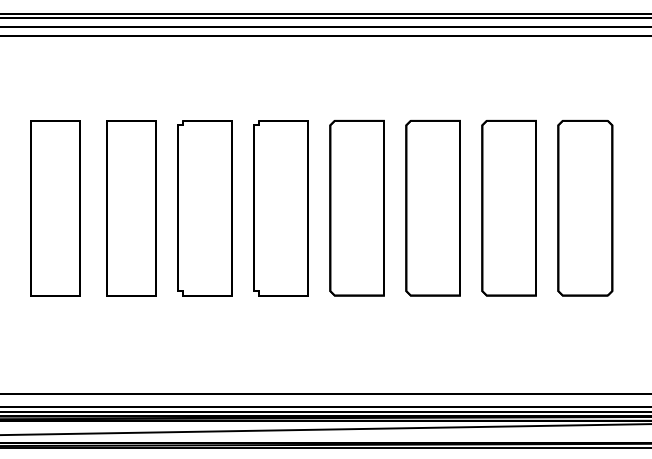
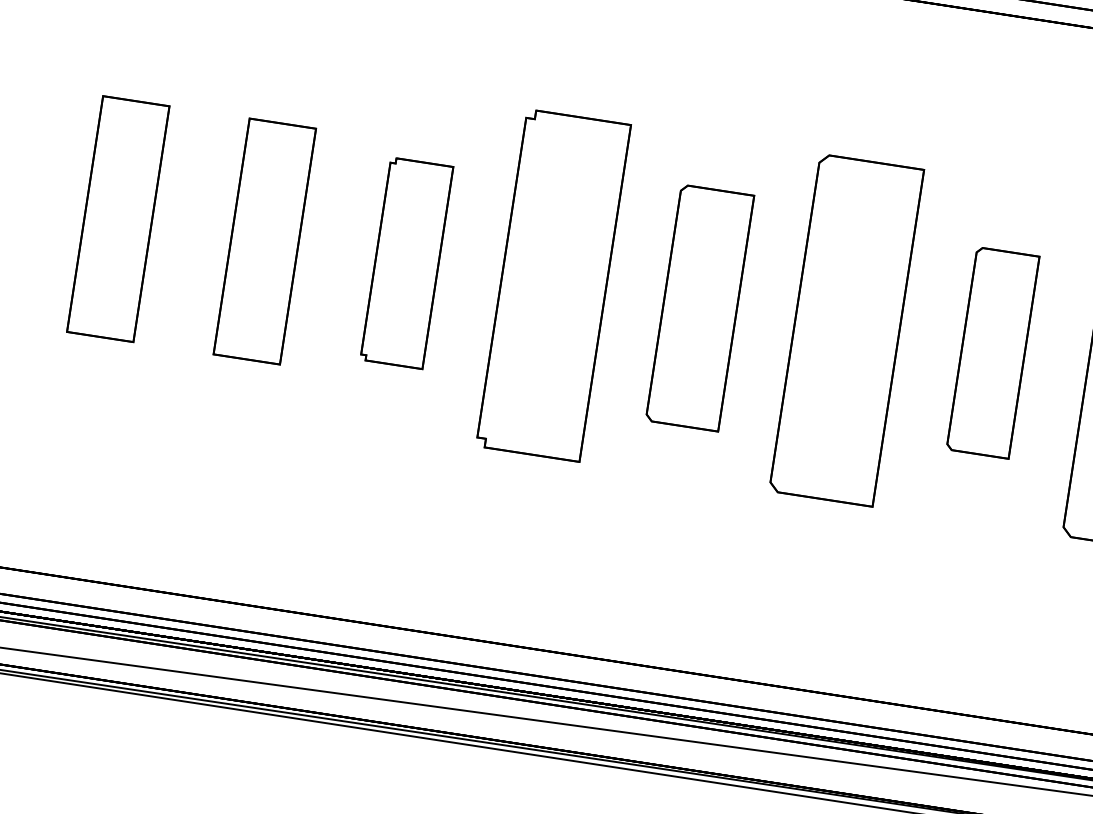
part: (55, 208) -> (118, 219), size x0.7
part: (131, 208) -> (265, 241), size x0.7
part: (204, 208) -> (405, 263), size x0.6
part: (356, 208) -> (698, 308), size x0.7
part: (508, 208) -> (991, 353), size x0.6

